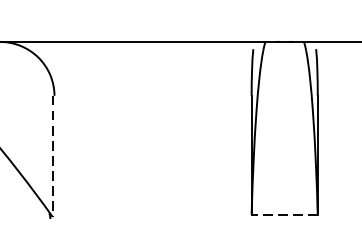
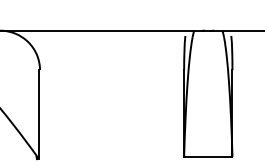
line: (52, 156) -> (38, 114), dashed -> solid
line: (283, 214) -> (207, 156), dashed -> solid

